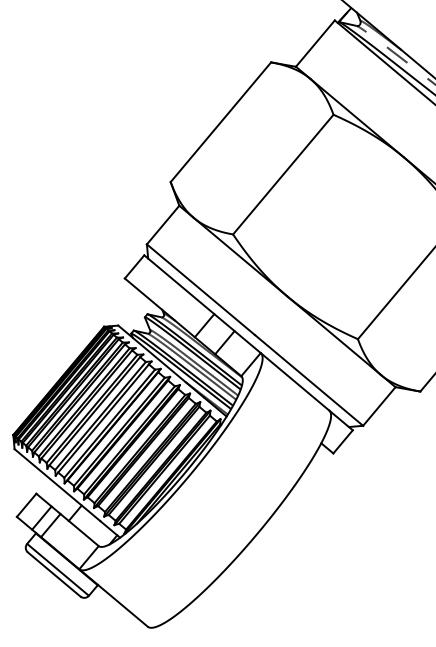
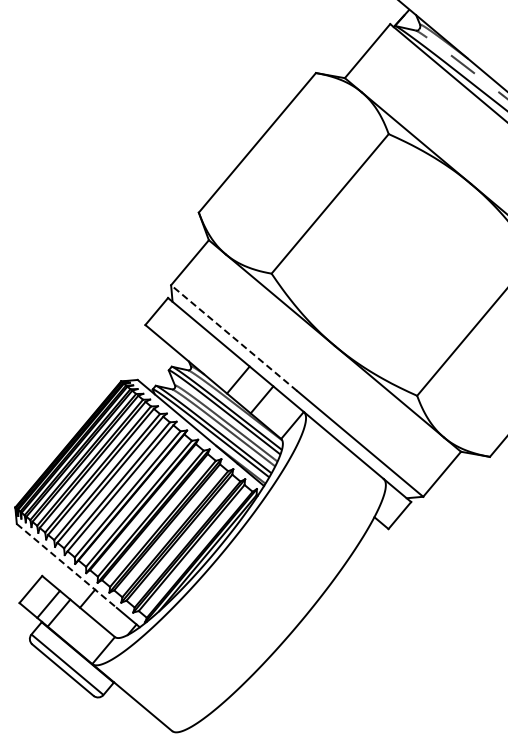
line: (200, 289) -> (233, 337), solid -> dashed
line: (58, 485) -> (67, 566), solid -> dashed

